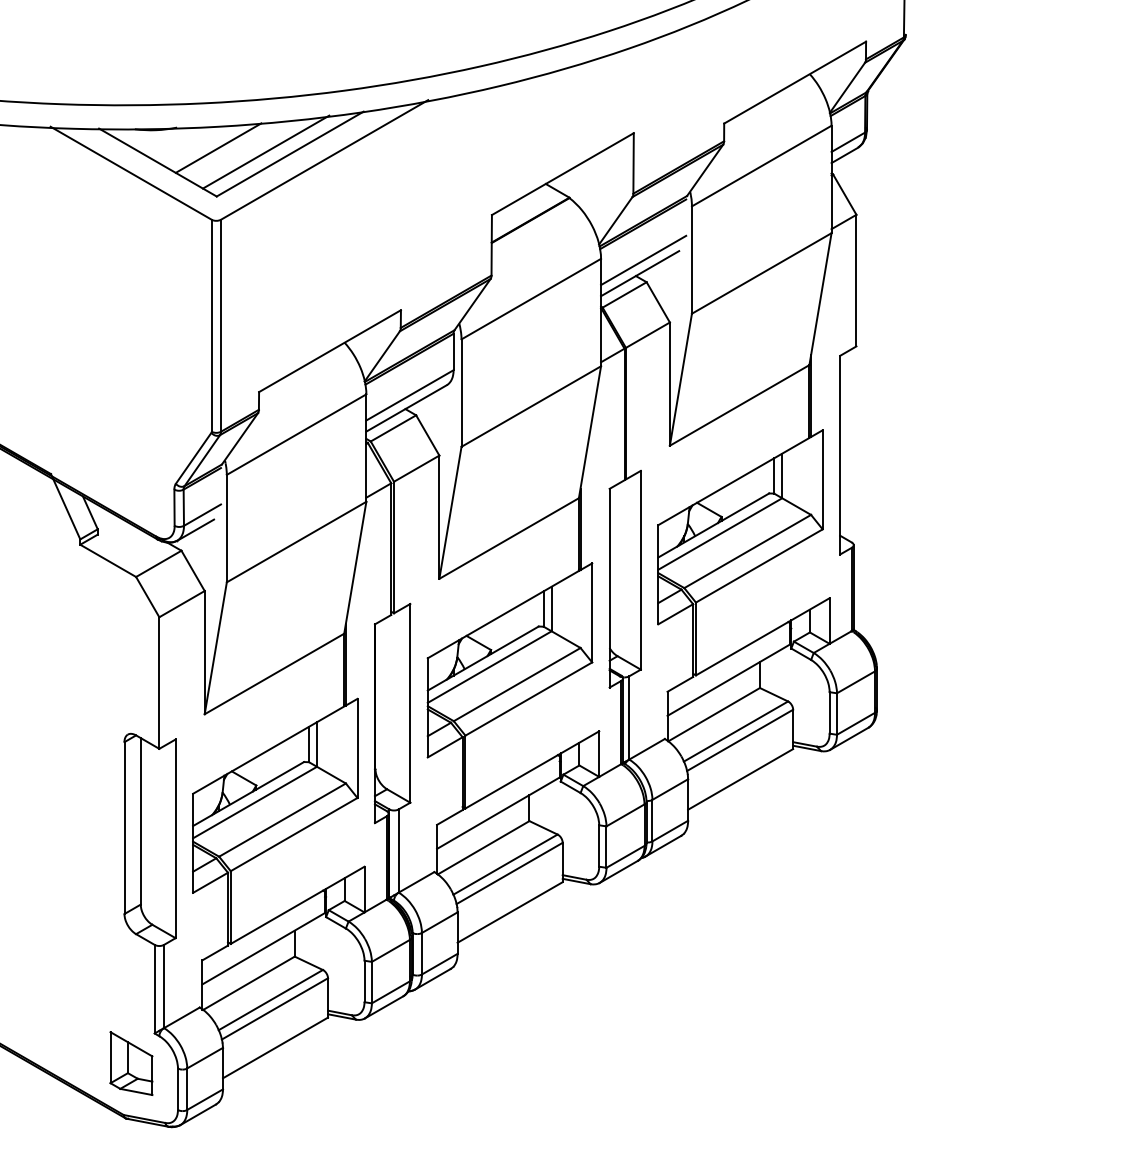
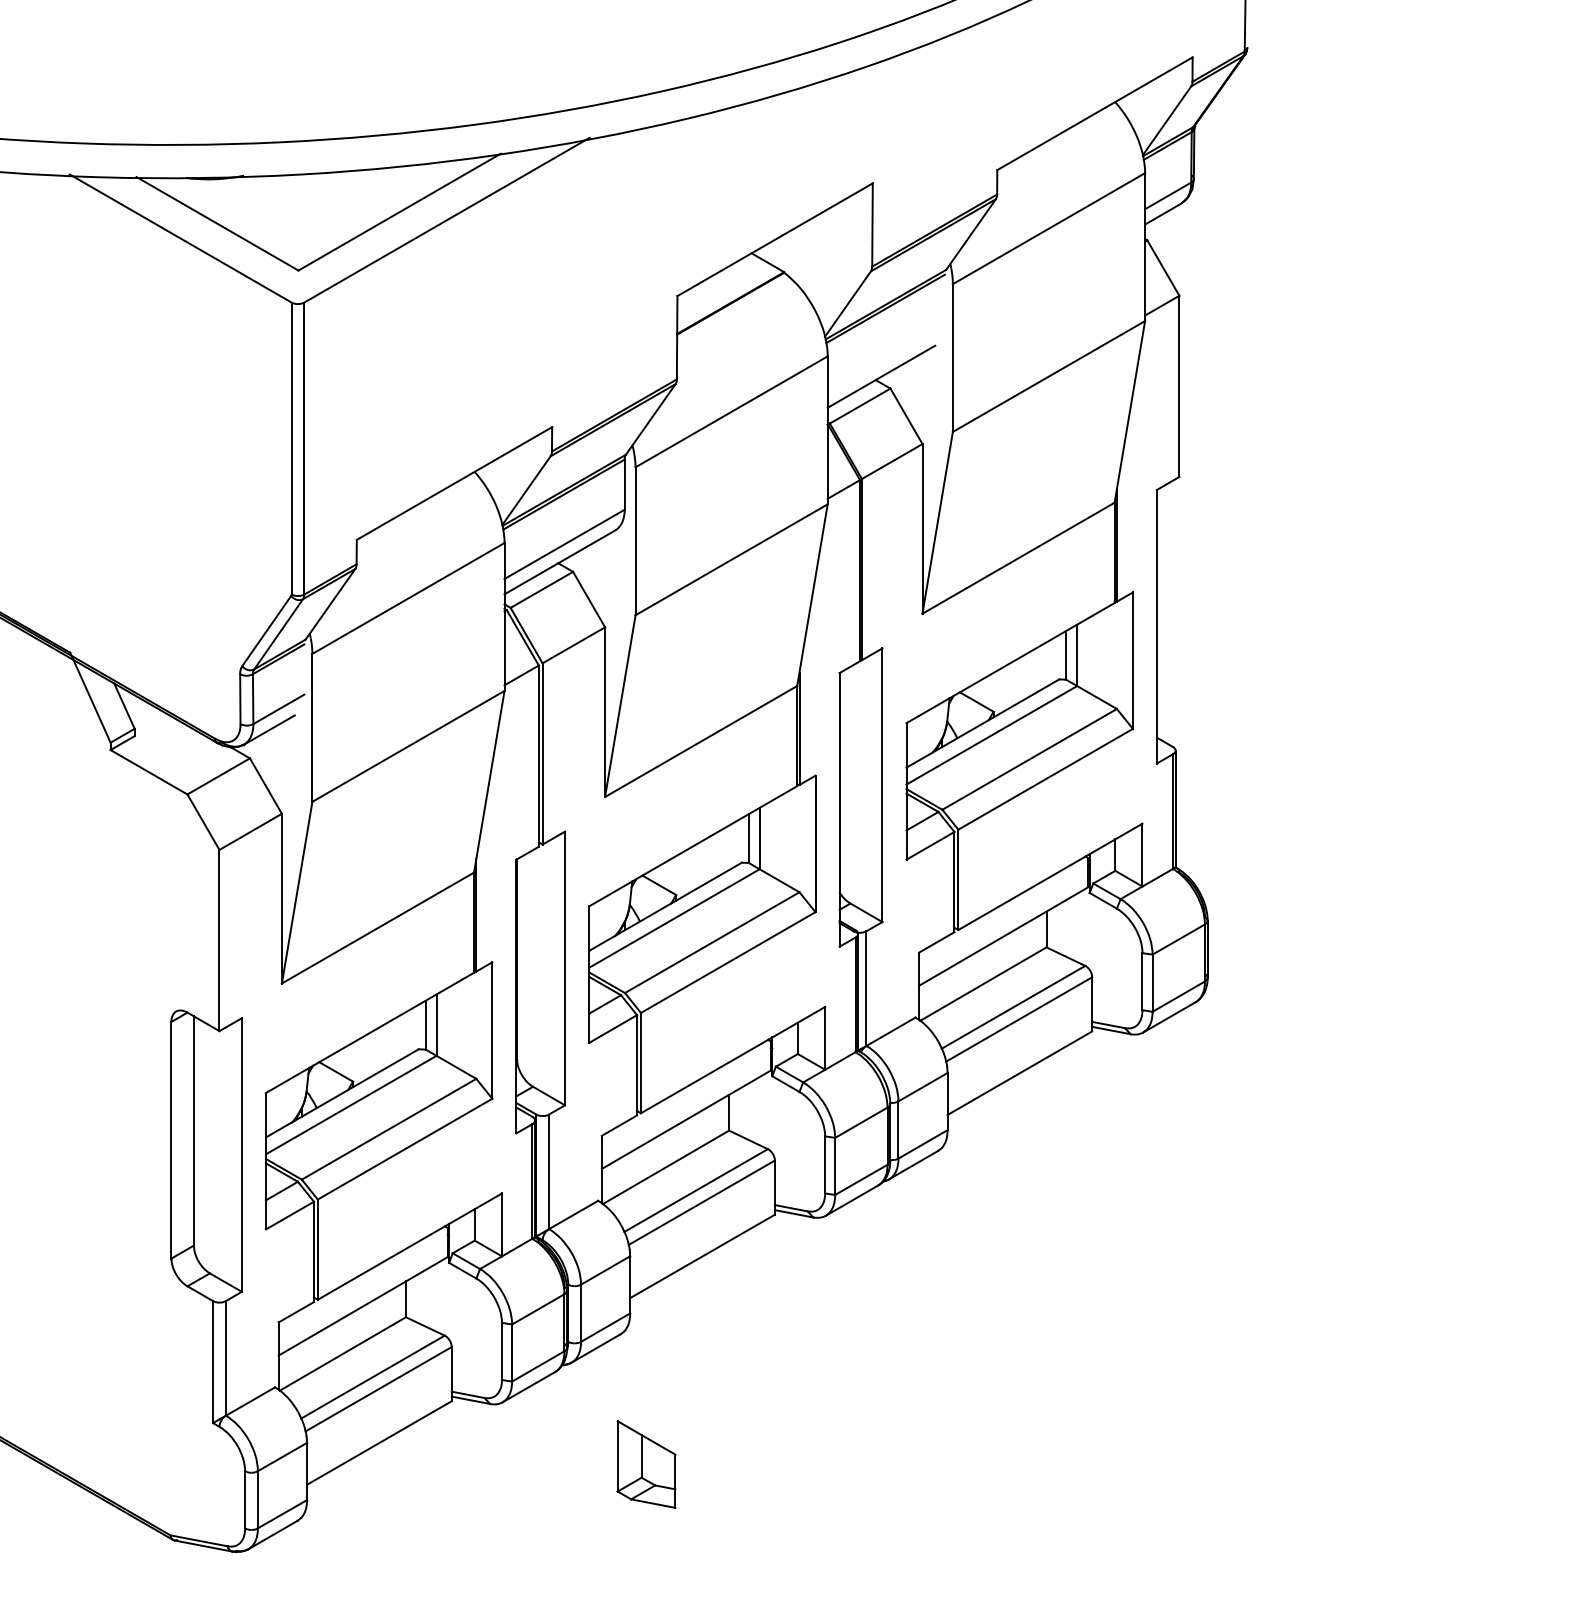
line: (218, 147) -> (300, 203), removed
line: (265, 151) -> (365, 208), removed
line: (643, 260) -> (886, 358), removed
part: (131, 1063) -> (646, 1464), moved

